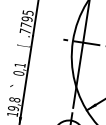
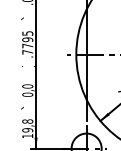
text: (19, 65) -> (27, 86), 0,1 -> 0,0

